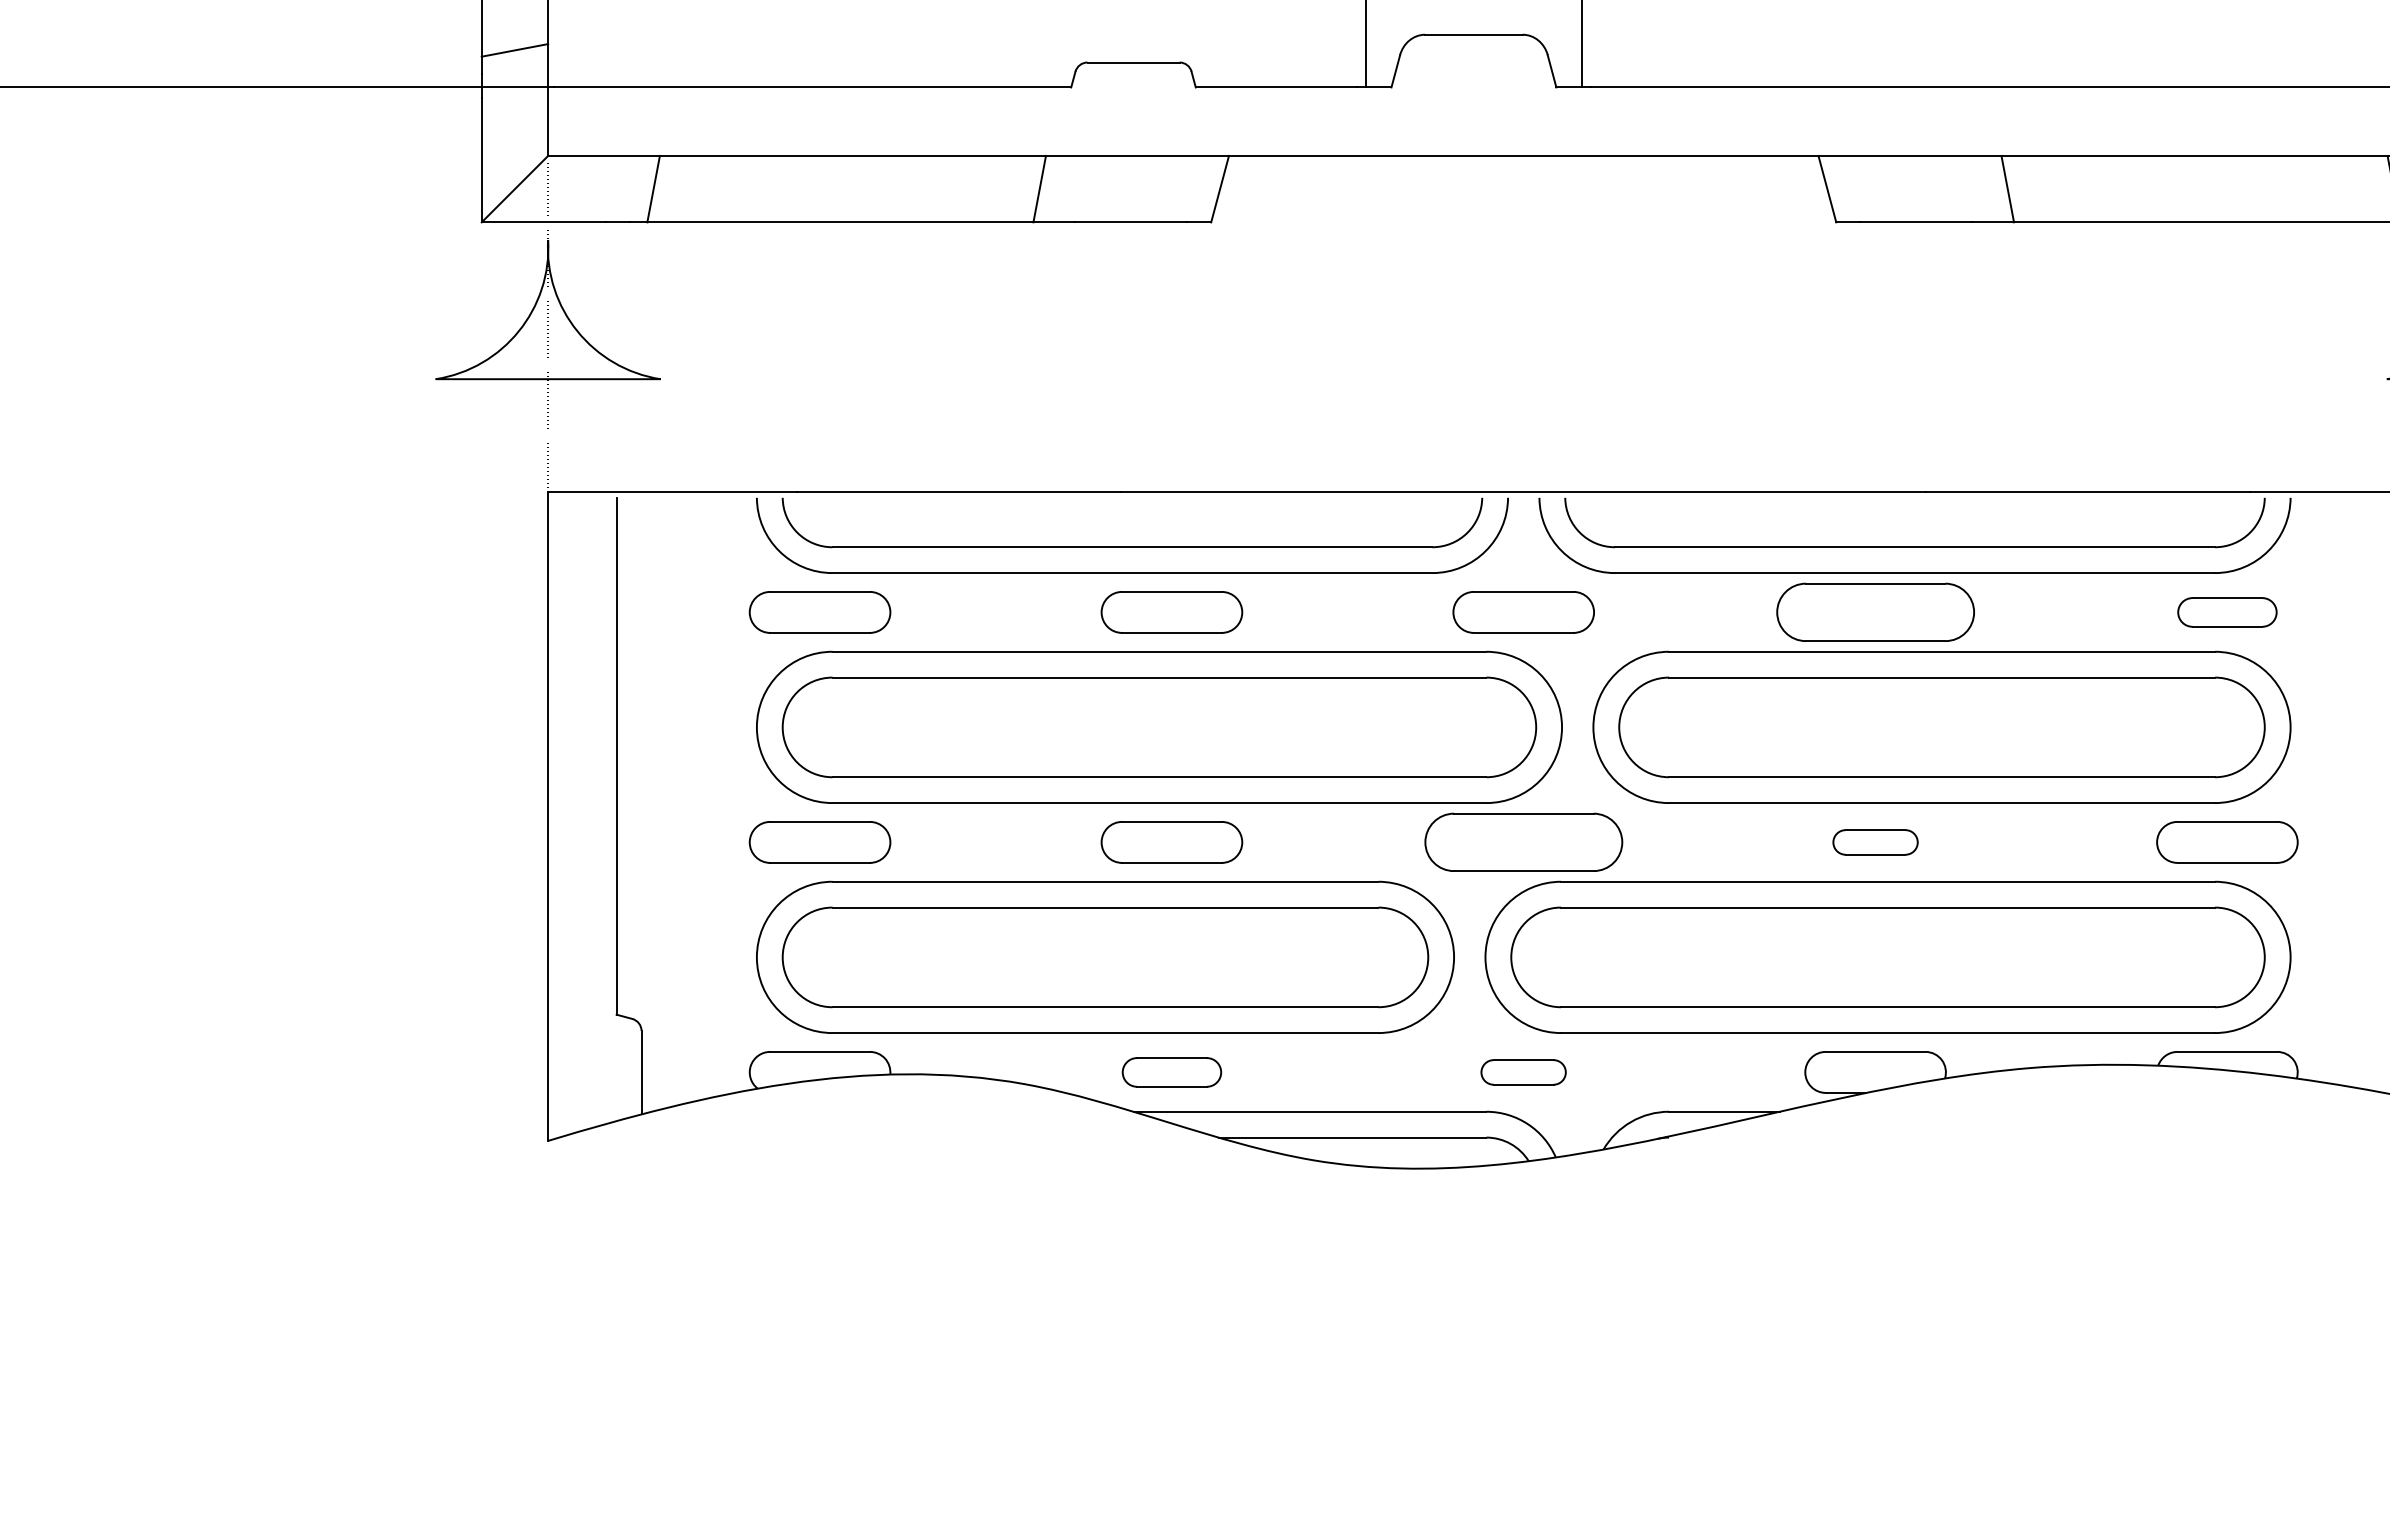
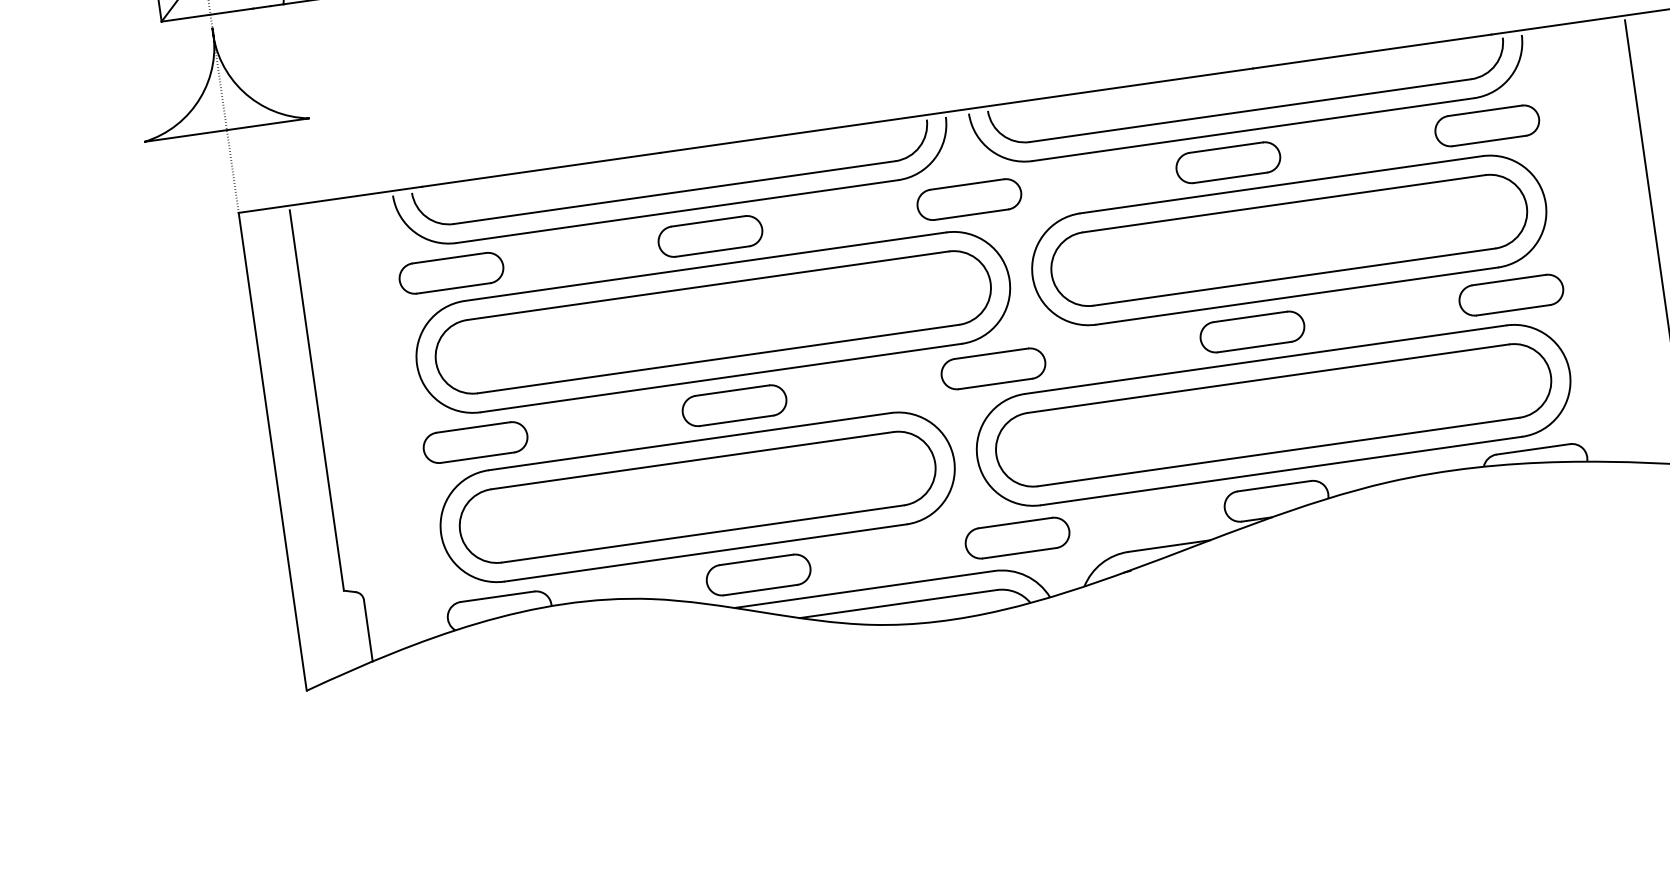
part: (1875, 612) -> (1228, 162), size x0.71
part: (2227, 612) -> (1487, 125), size x1.43
part: (1523, 842) -> (993, 368), size x0.71
part: (1875, 842) -> (1252, 332), size x1.67
part: (1171, 1072) -> (758, 575), size x1.43
part: (1523, 1072) -> (1017, 538), size x1.67

